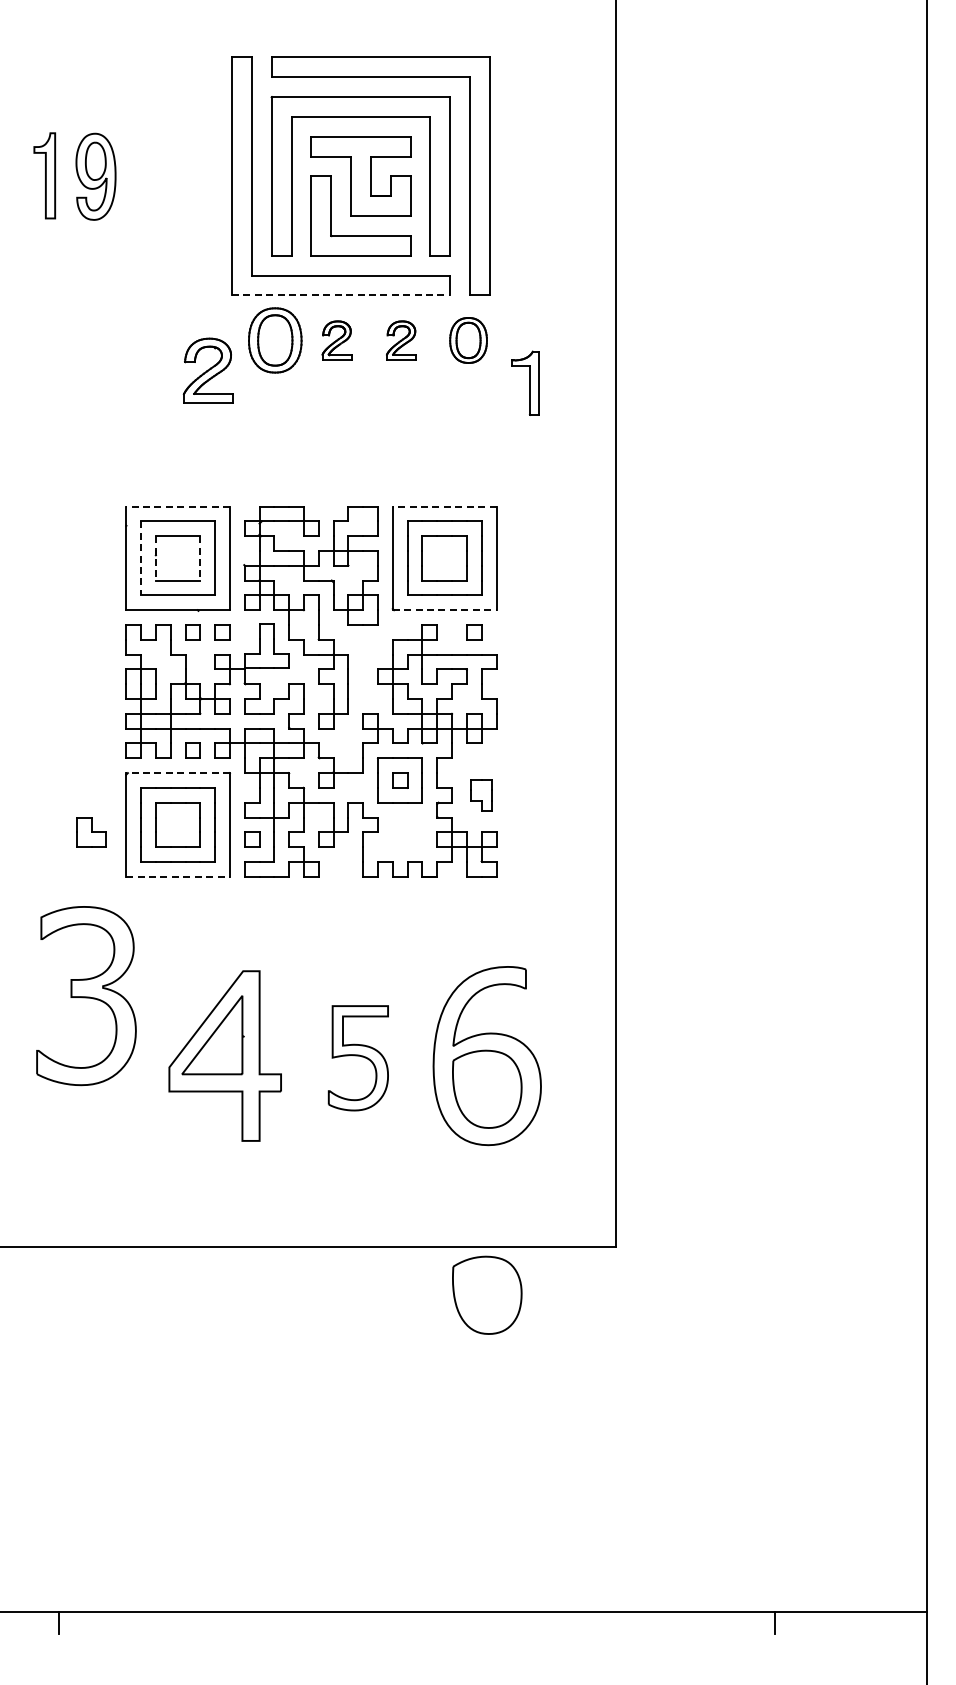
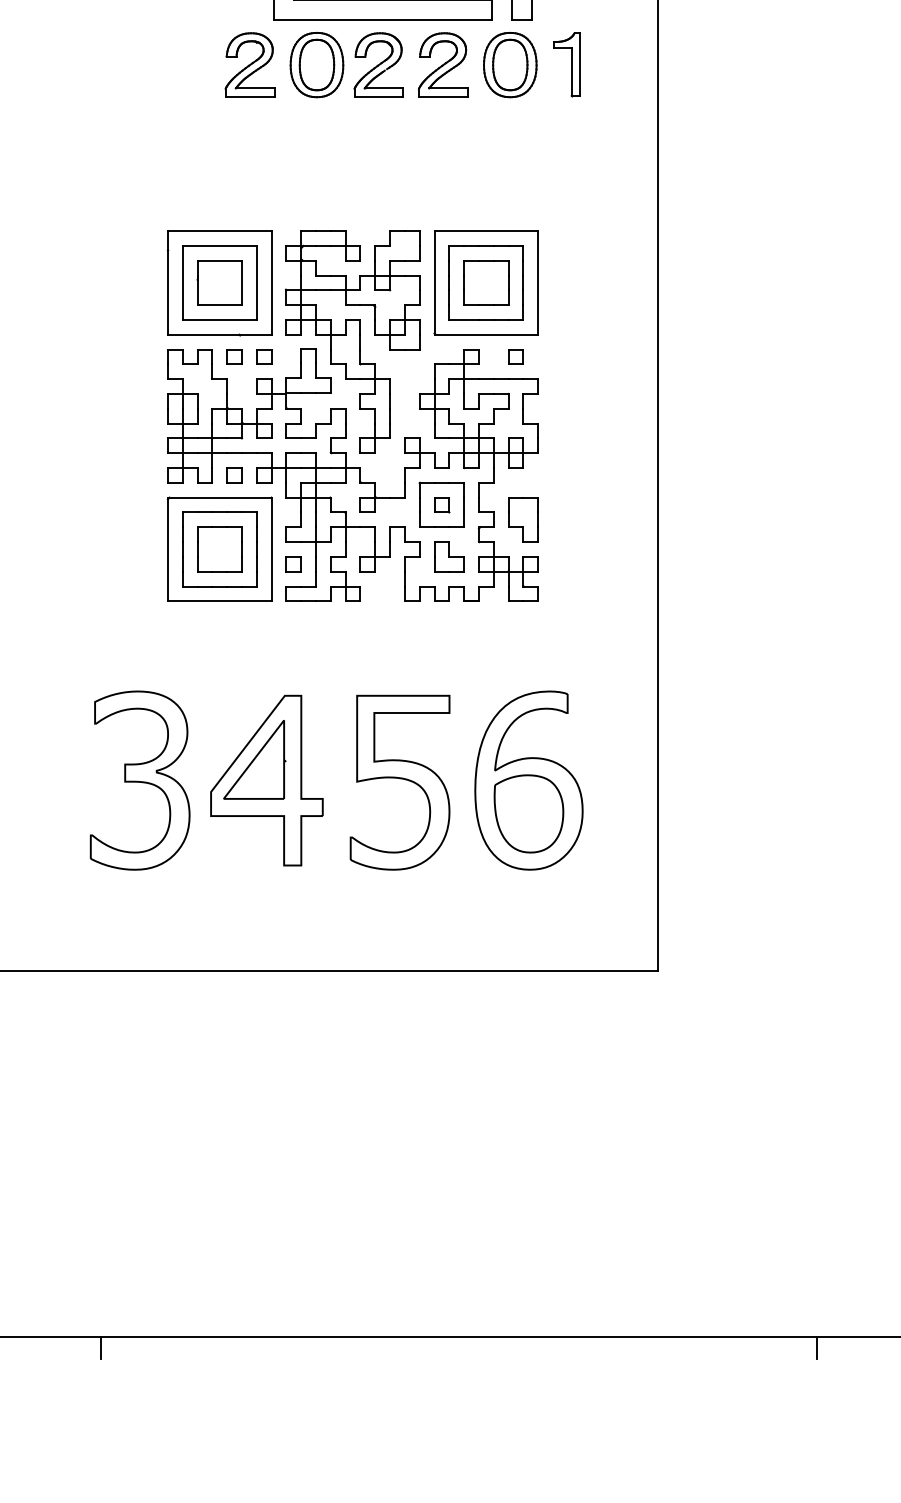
line: (341, 295) -> (383, 20), dashed -> solid
part: (336, 340) -> (378, 65), size x1.67
part: (401, 340) -> (443, 65), size x1.67
part: (468, 340) -> (510, 65), size x1.43
part: (207, 370) -> (249, 65), moved
part: (525, 382) -> (567, 64), moved
line: (178, 506) -> (220, 231), dashed -> solid
line: (444, 506) -> (486, 231), dashed -> solid
line: (141, 558) -> (183, 283), dashed -> solid
line: (155, 558) -> (197, 283), dashed -> solid
line: (200, 558) -> (242, 283), dashed -> solid
line: (444, 610) -> (486, 335), dashed -> solid
line: (178, 773) -> (220, 498), dashed -> solid
part: (481, 795) -> (523, 520), size x1.43
part: (91, 832) -> (449, 557), moved
line: (178, 876) -> (220, 601), dashed -> solid
part: (86, 996) -> (140, 781), moved
part: (358, 1058) -> (400, 783), size x1.67
part: (487, 1294) -> (529, 1019), removed

